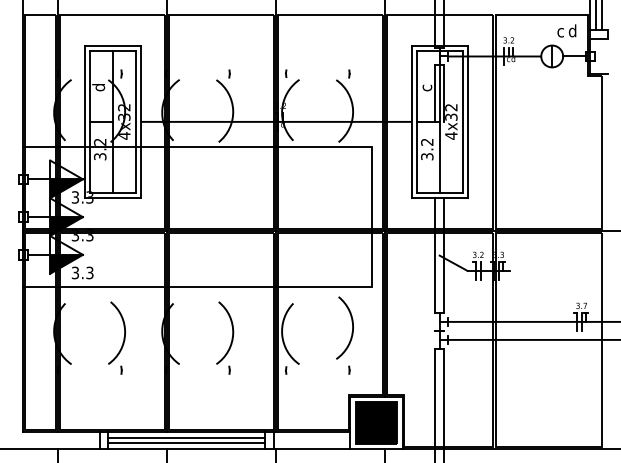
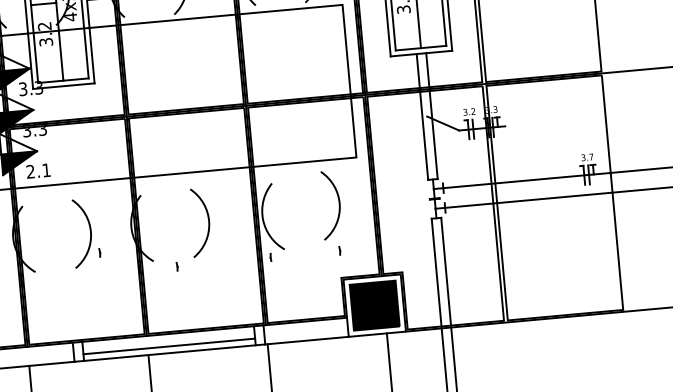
text: (82, 272) -> (38, 170), 3.3 -> 2.1
part: (121, 369) -> (99, 252), moved
part: (229, 369) -> (177, 265), moved
line: (186, 437) -> (168, 340), removed

